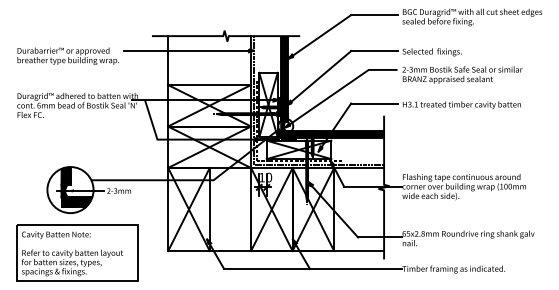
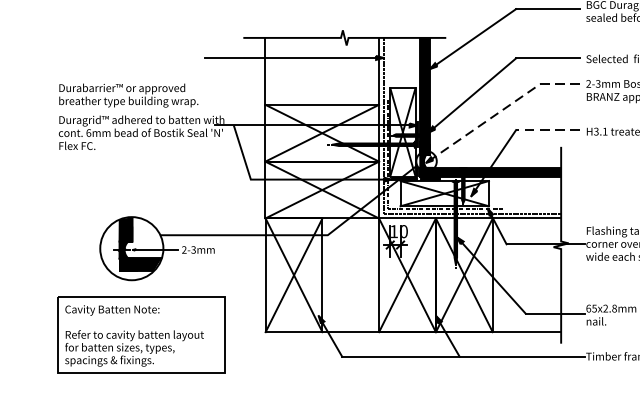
text: (67, 55) -> (127, 94), moved
line: (339, 90) -> (500, 112), solid -> dashed
line: (373, 103) -> (546, 130), solid -> dashed

